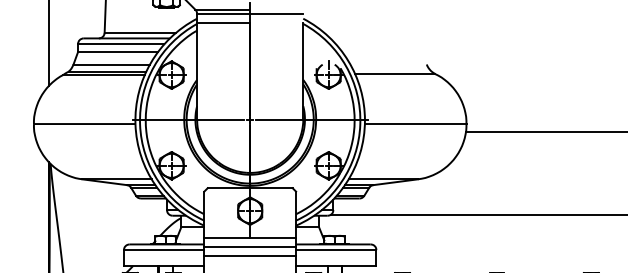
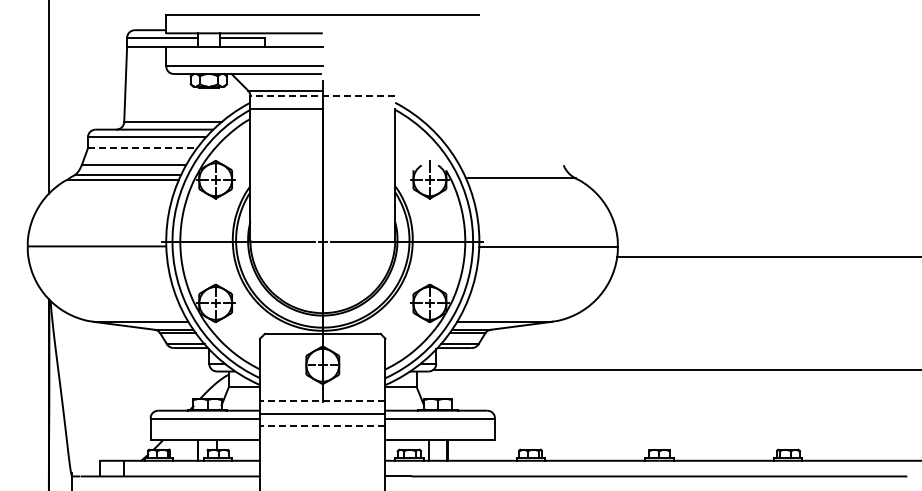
line: (249, 14) -> (322, 96), solid -> dashed
line: (118, 52) -> (142, 148), solid -> dashed
line: (249, 237) -> (322, 401), solid -> dashed
line: (249, 256) -> (322, 426), solid -> dashed

